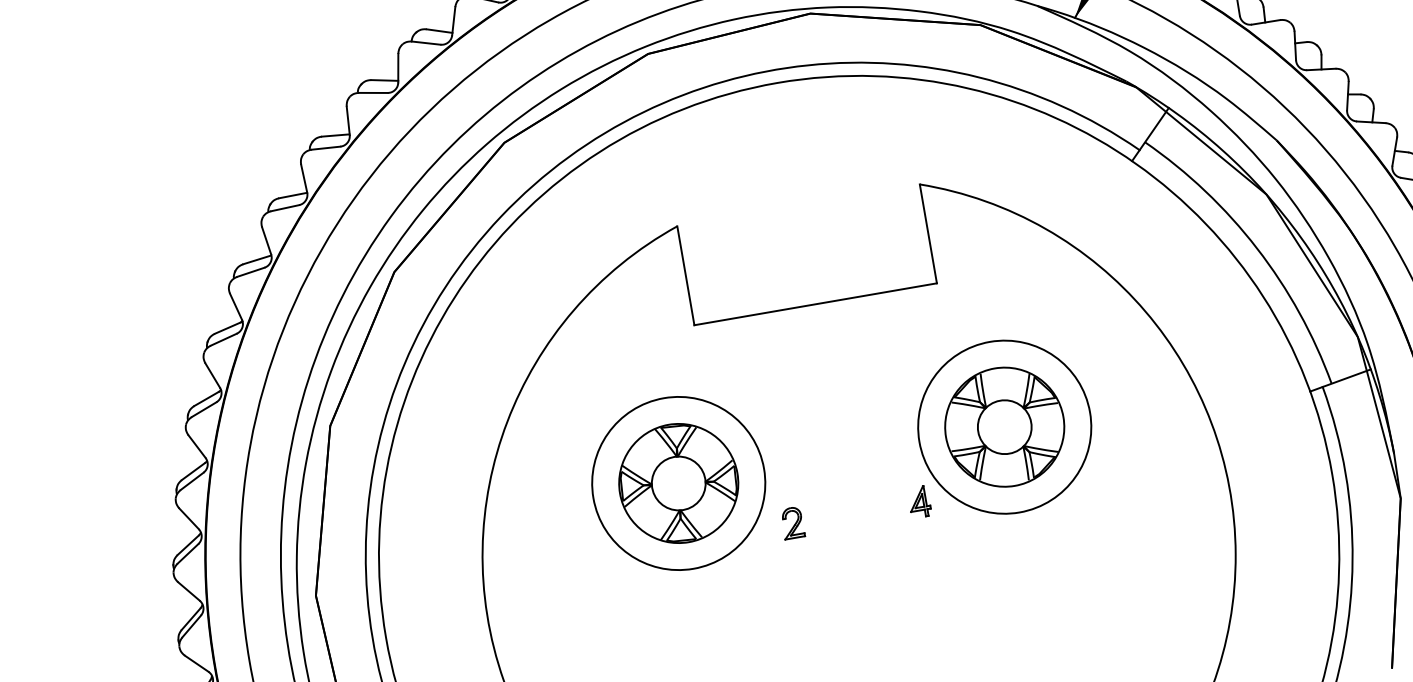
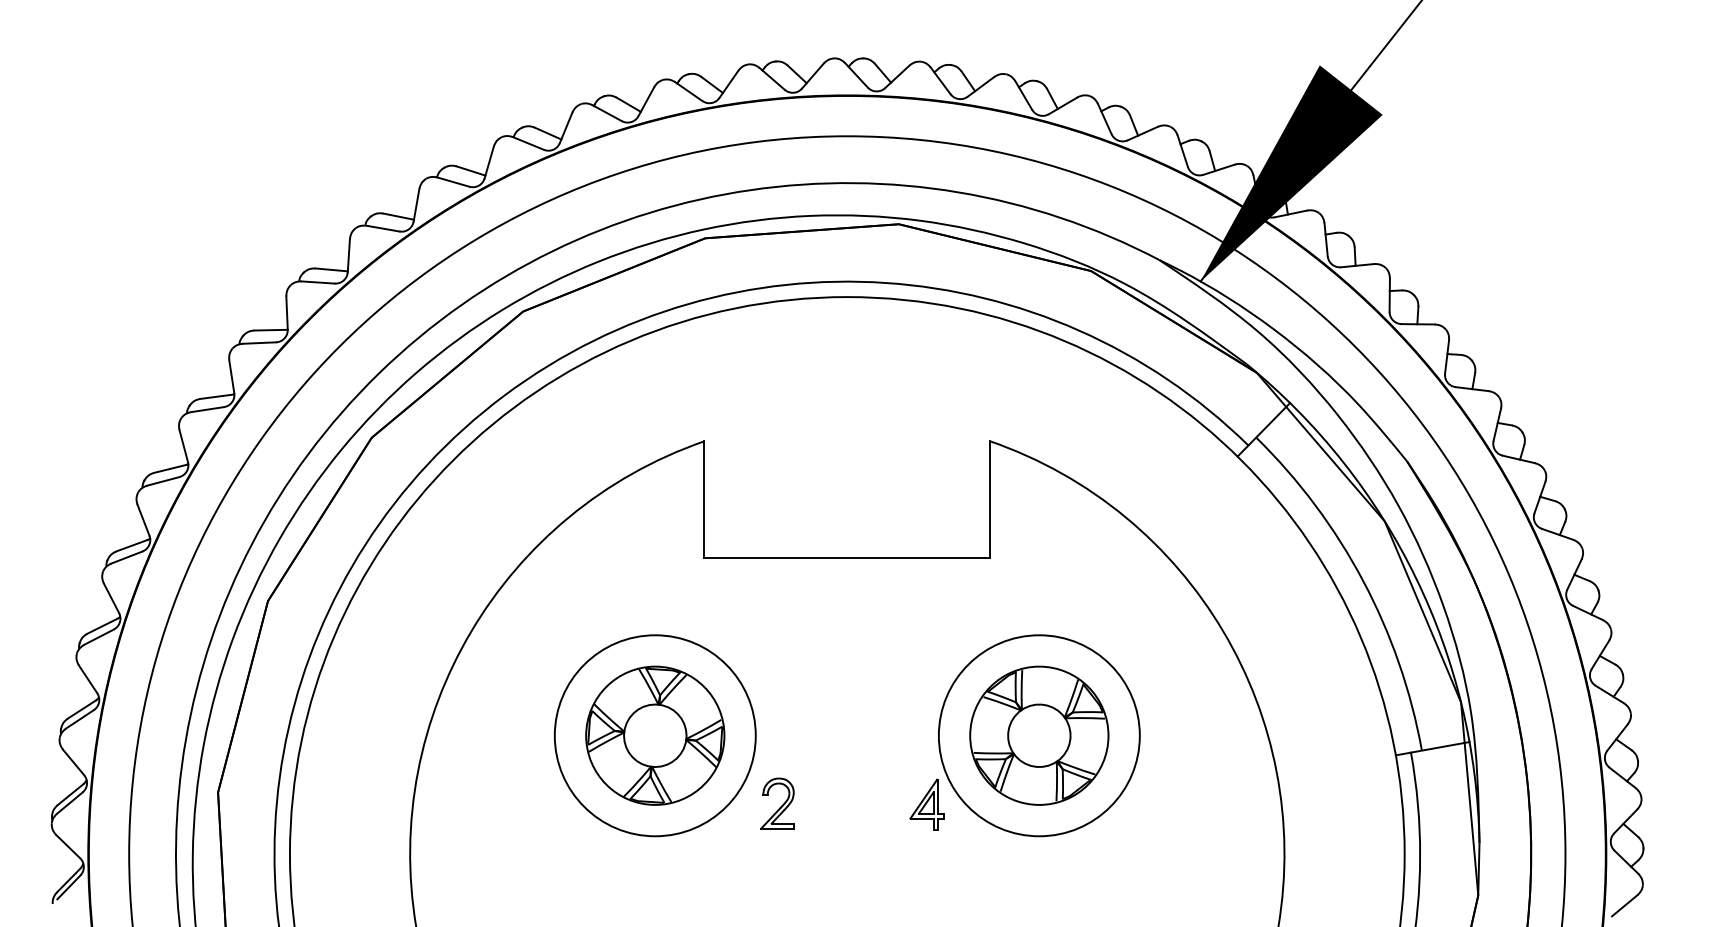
part: (919, 502) -> (926, 804), size x1.43
part: (792, 523) -> (777, 803), size x1.43

